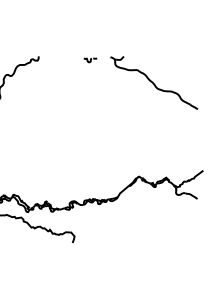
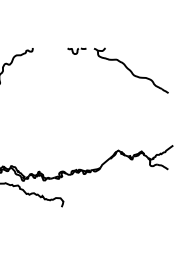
part: (90, 60) -> (76, 51), size x1.67

